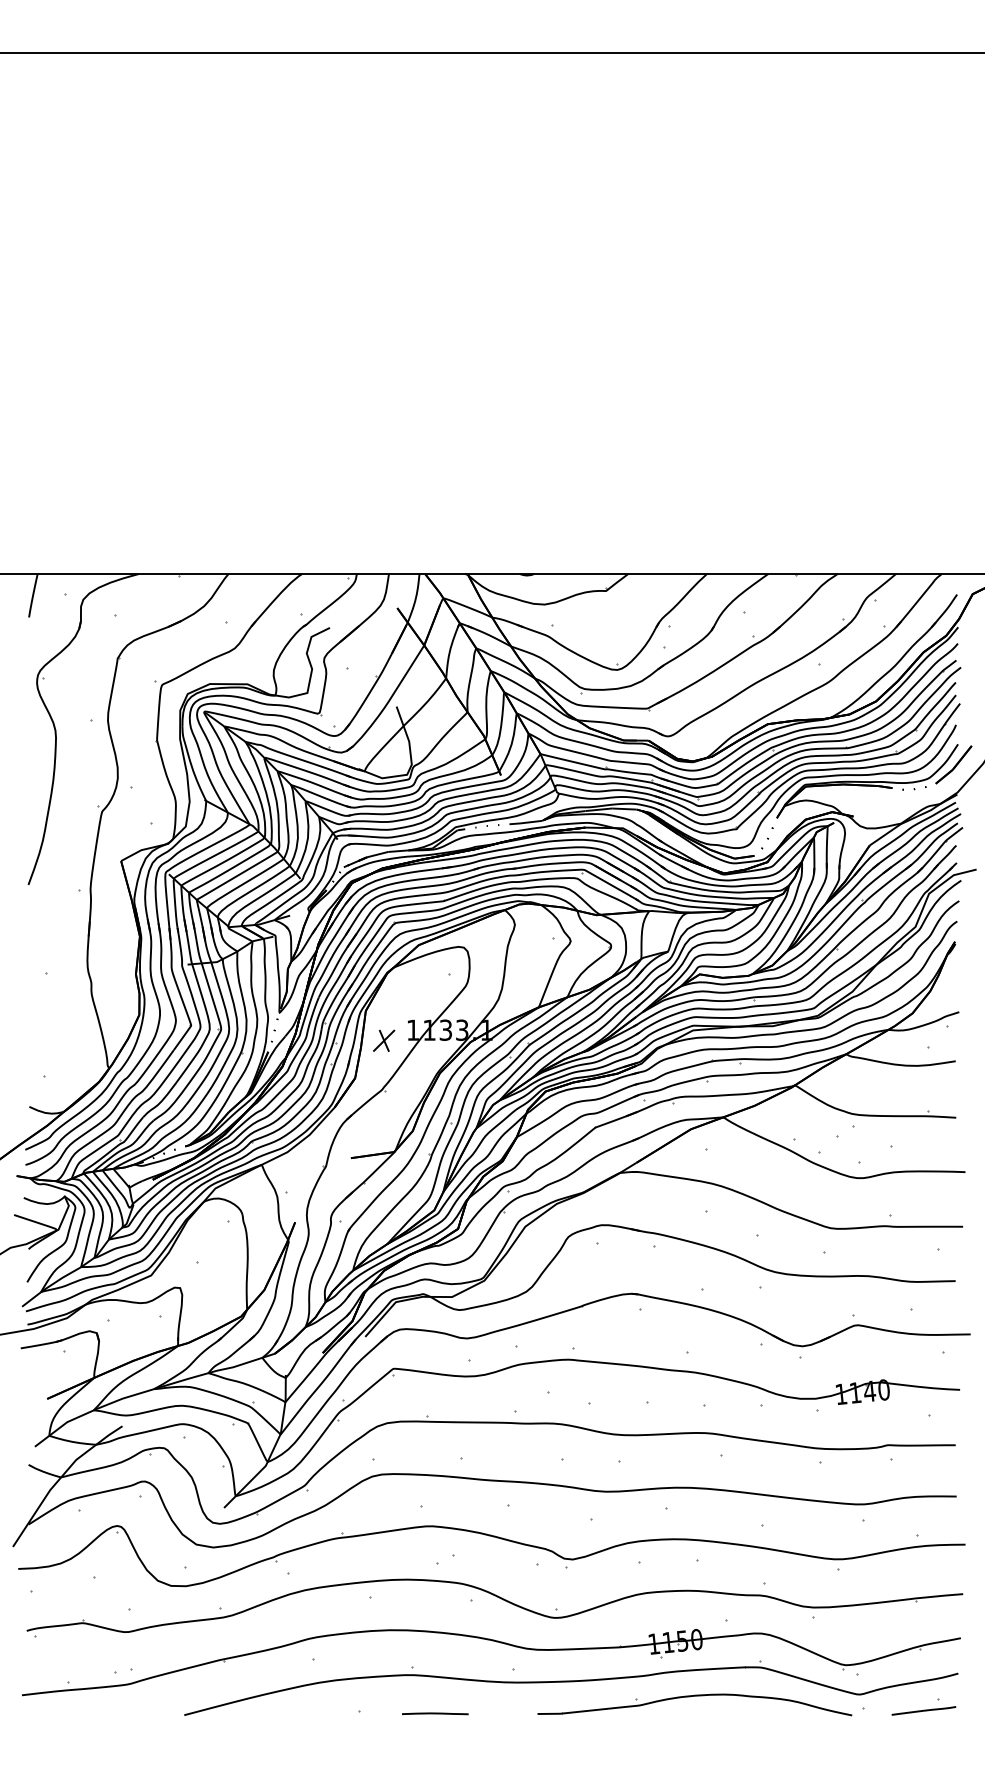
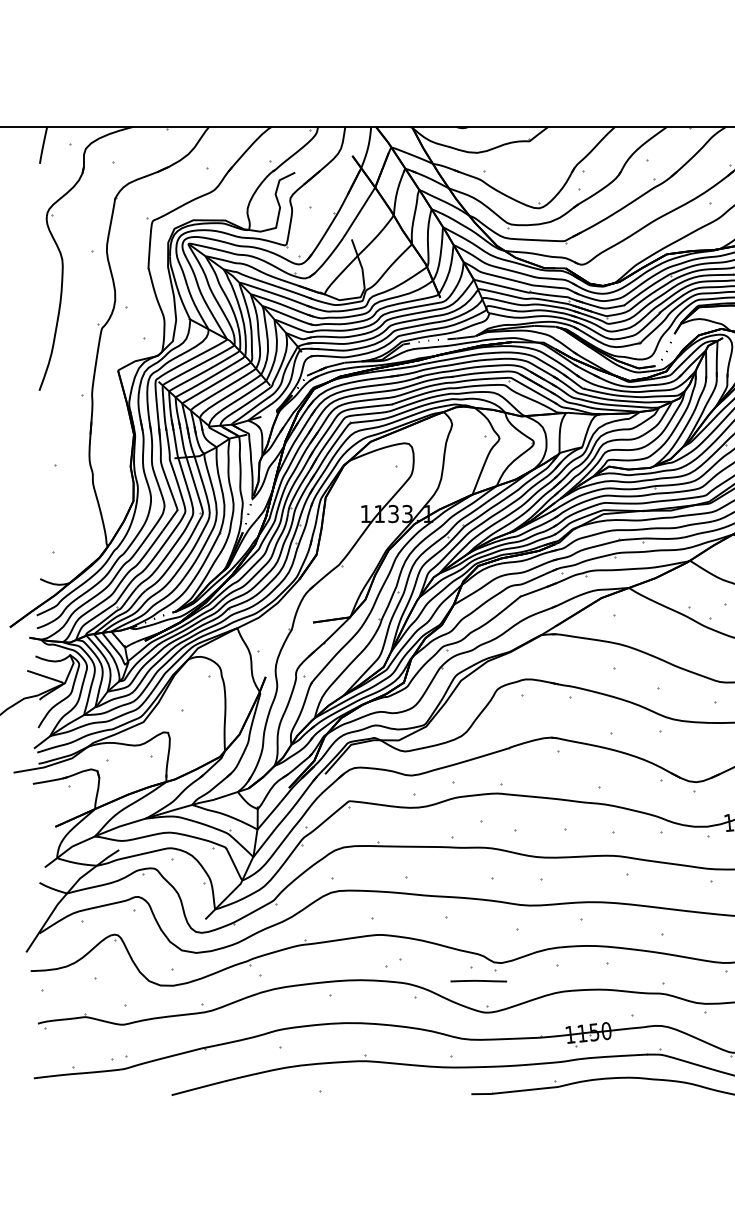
part: (384, 1040) -> (341, 522), removed
line: (435, 1713) -> (478, 980), moved

